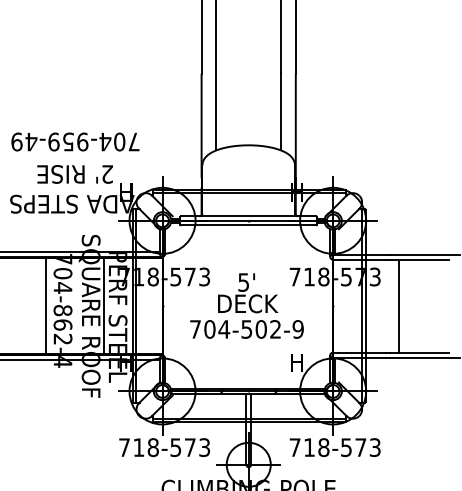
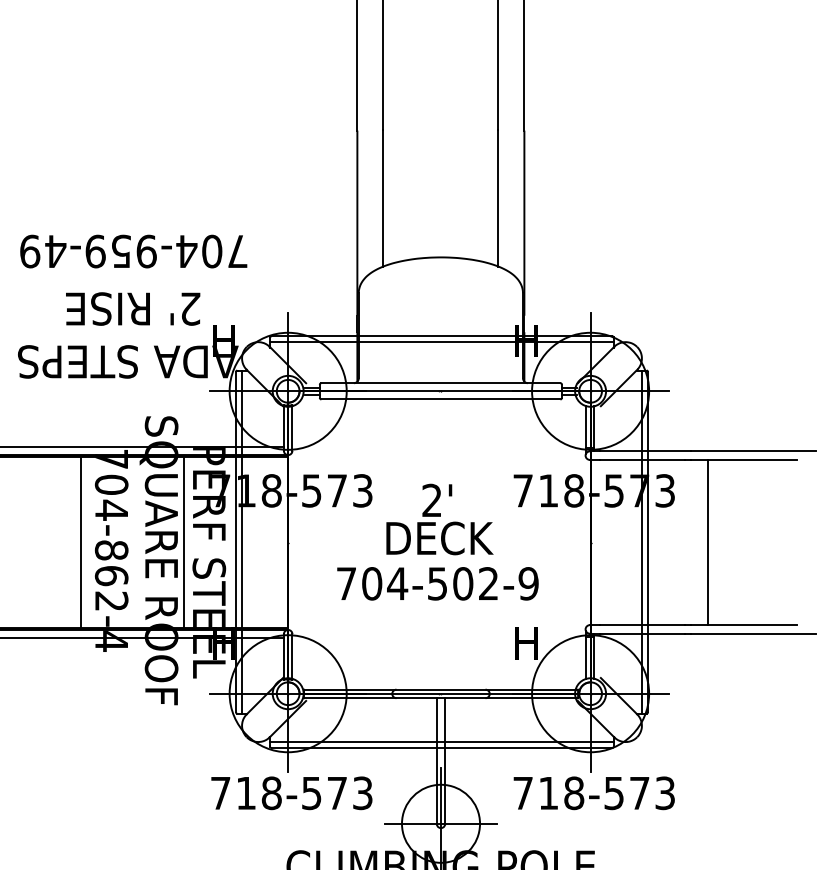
text: (243, 282) -> (431, 500), 5' -> 2'

